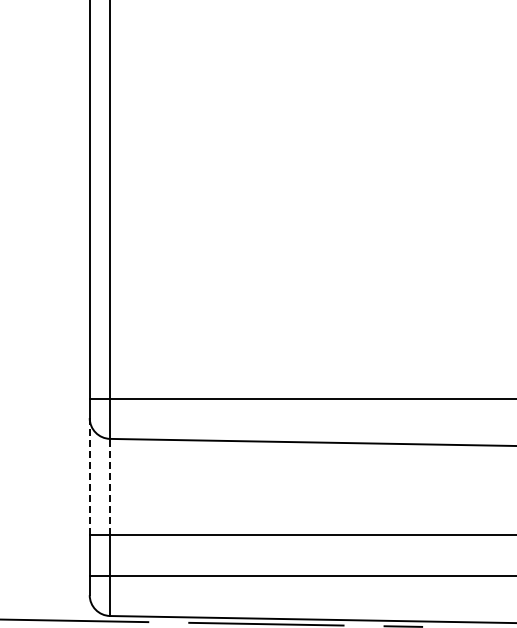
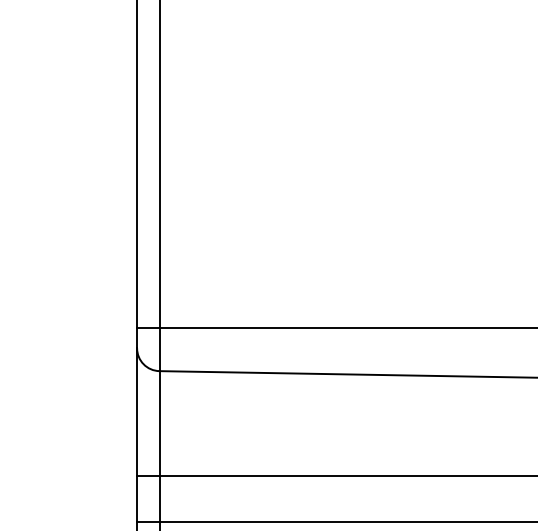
line: (89, 476) -> (136, 412), dashed -> solid
line: (110, 486) -> (159, 423), dashed -> solid

